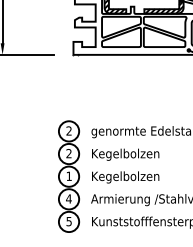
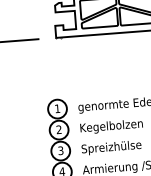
text: (68, 130) -> (56, 108), 2 -> 1
text: (68, 176) -> (60, 150), 1 -> 3
text: (125, 177) -> (113, 147), Kegelbolzen -> Spreizhülse

